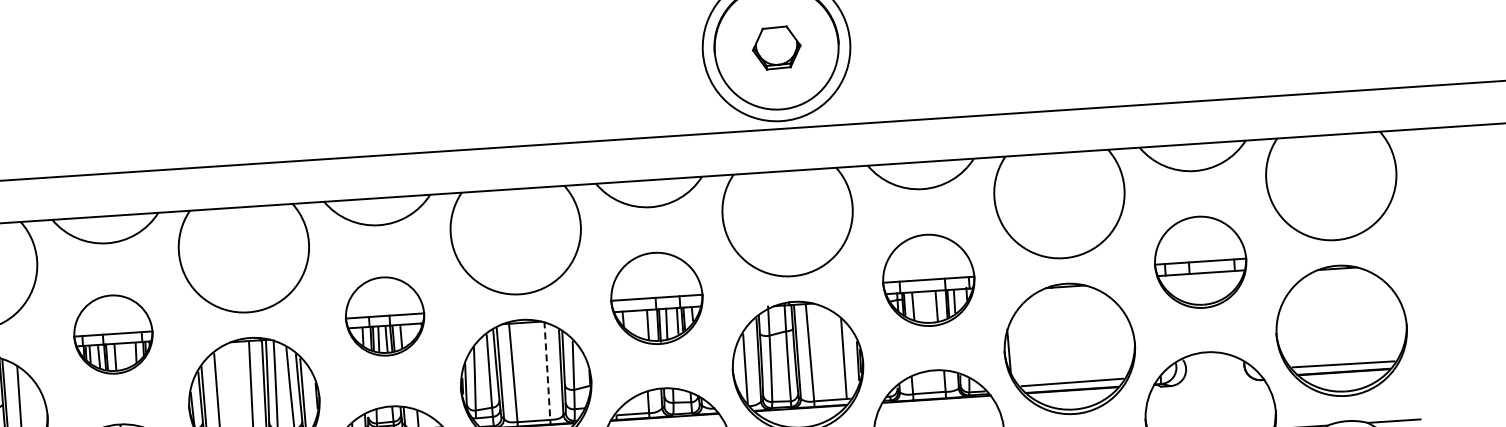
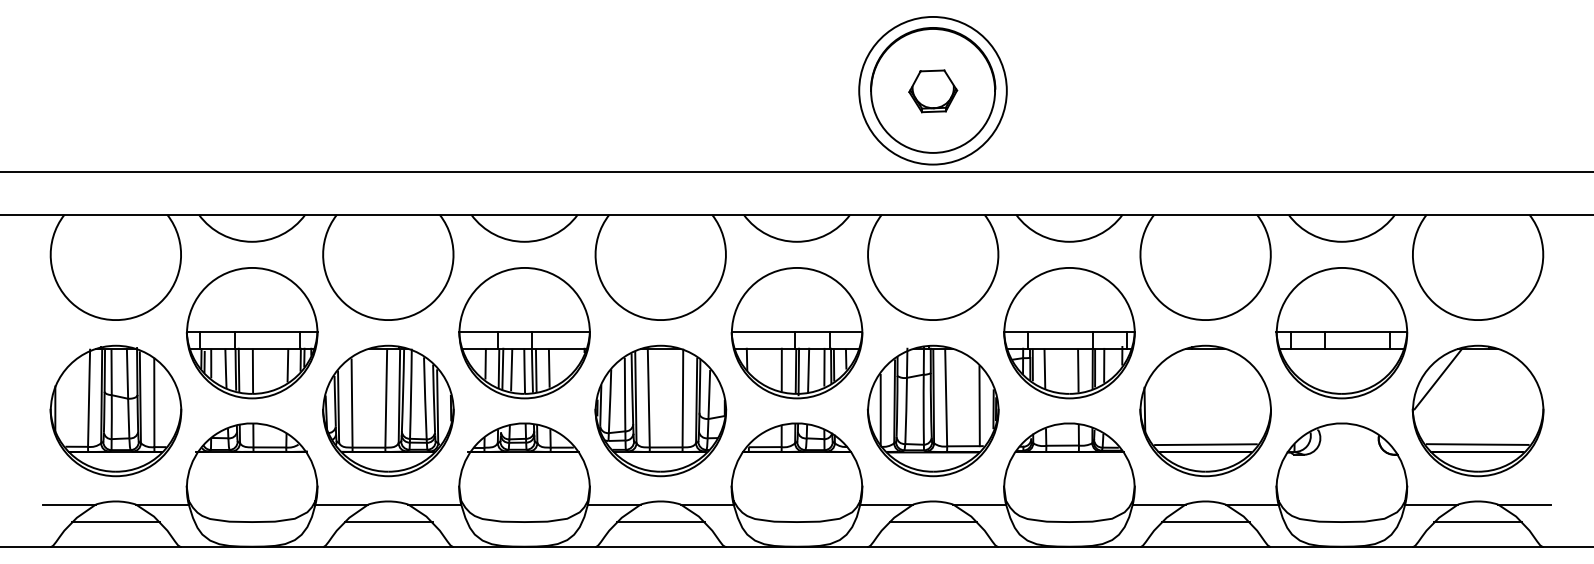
part: (1200, 262) -> (1341, 333), size x1.43
part: (928, 280) -> (1069, 333), size x1.43
part: (656, 298) -> (796, 333), size x1.43
line: (1299, 301) -> (1438, 378), added
part: (385, 316) -> (524, 333), size x1.67
part: (113, 334) -> (252, 333), size x1.67
line: (546, 370) -> (682, 397), dashed -> solid

